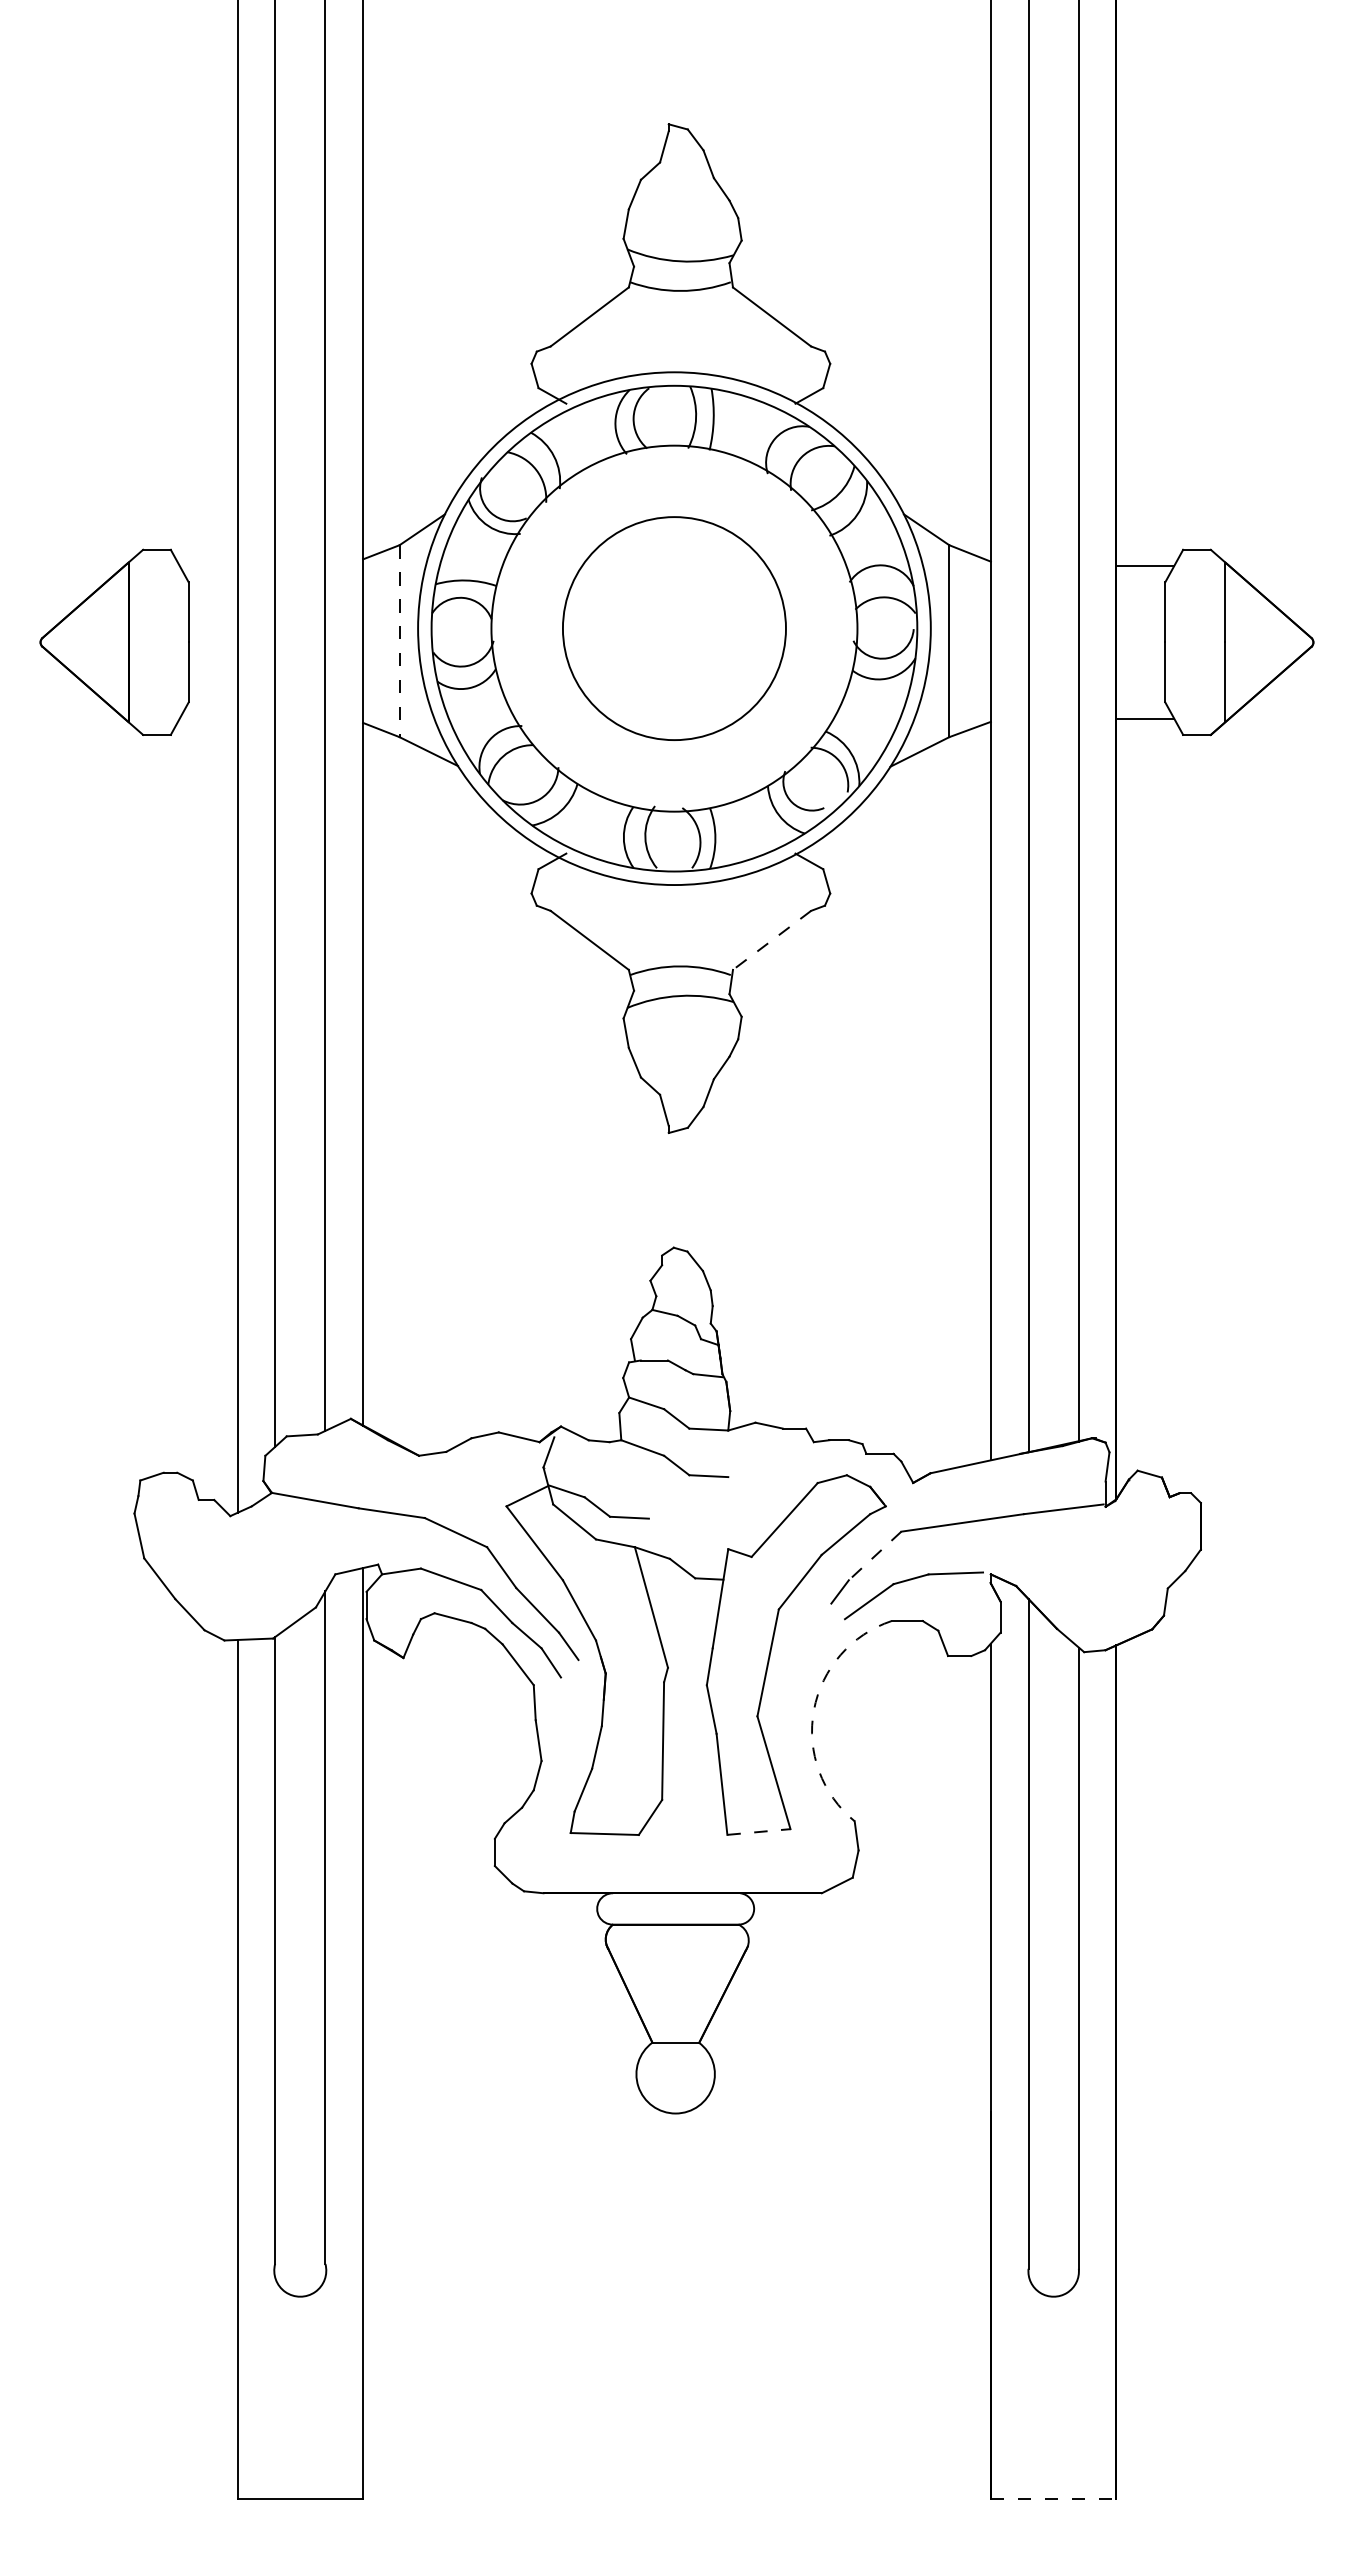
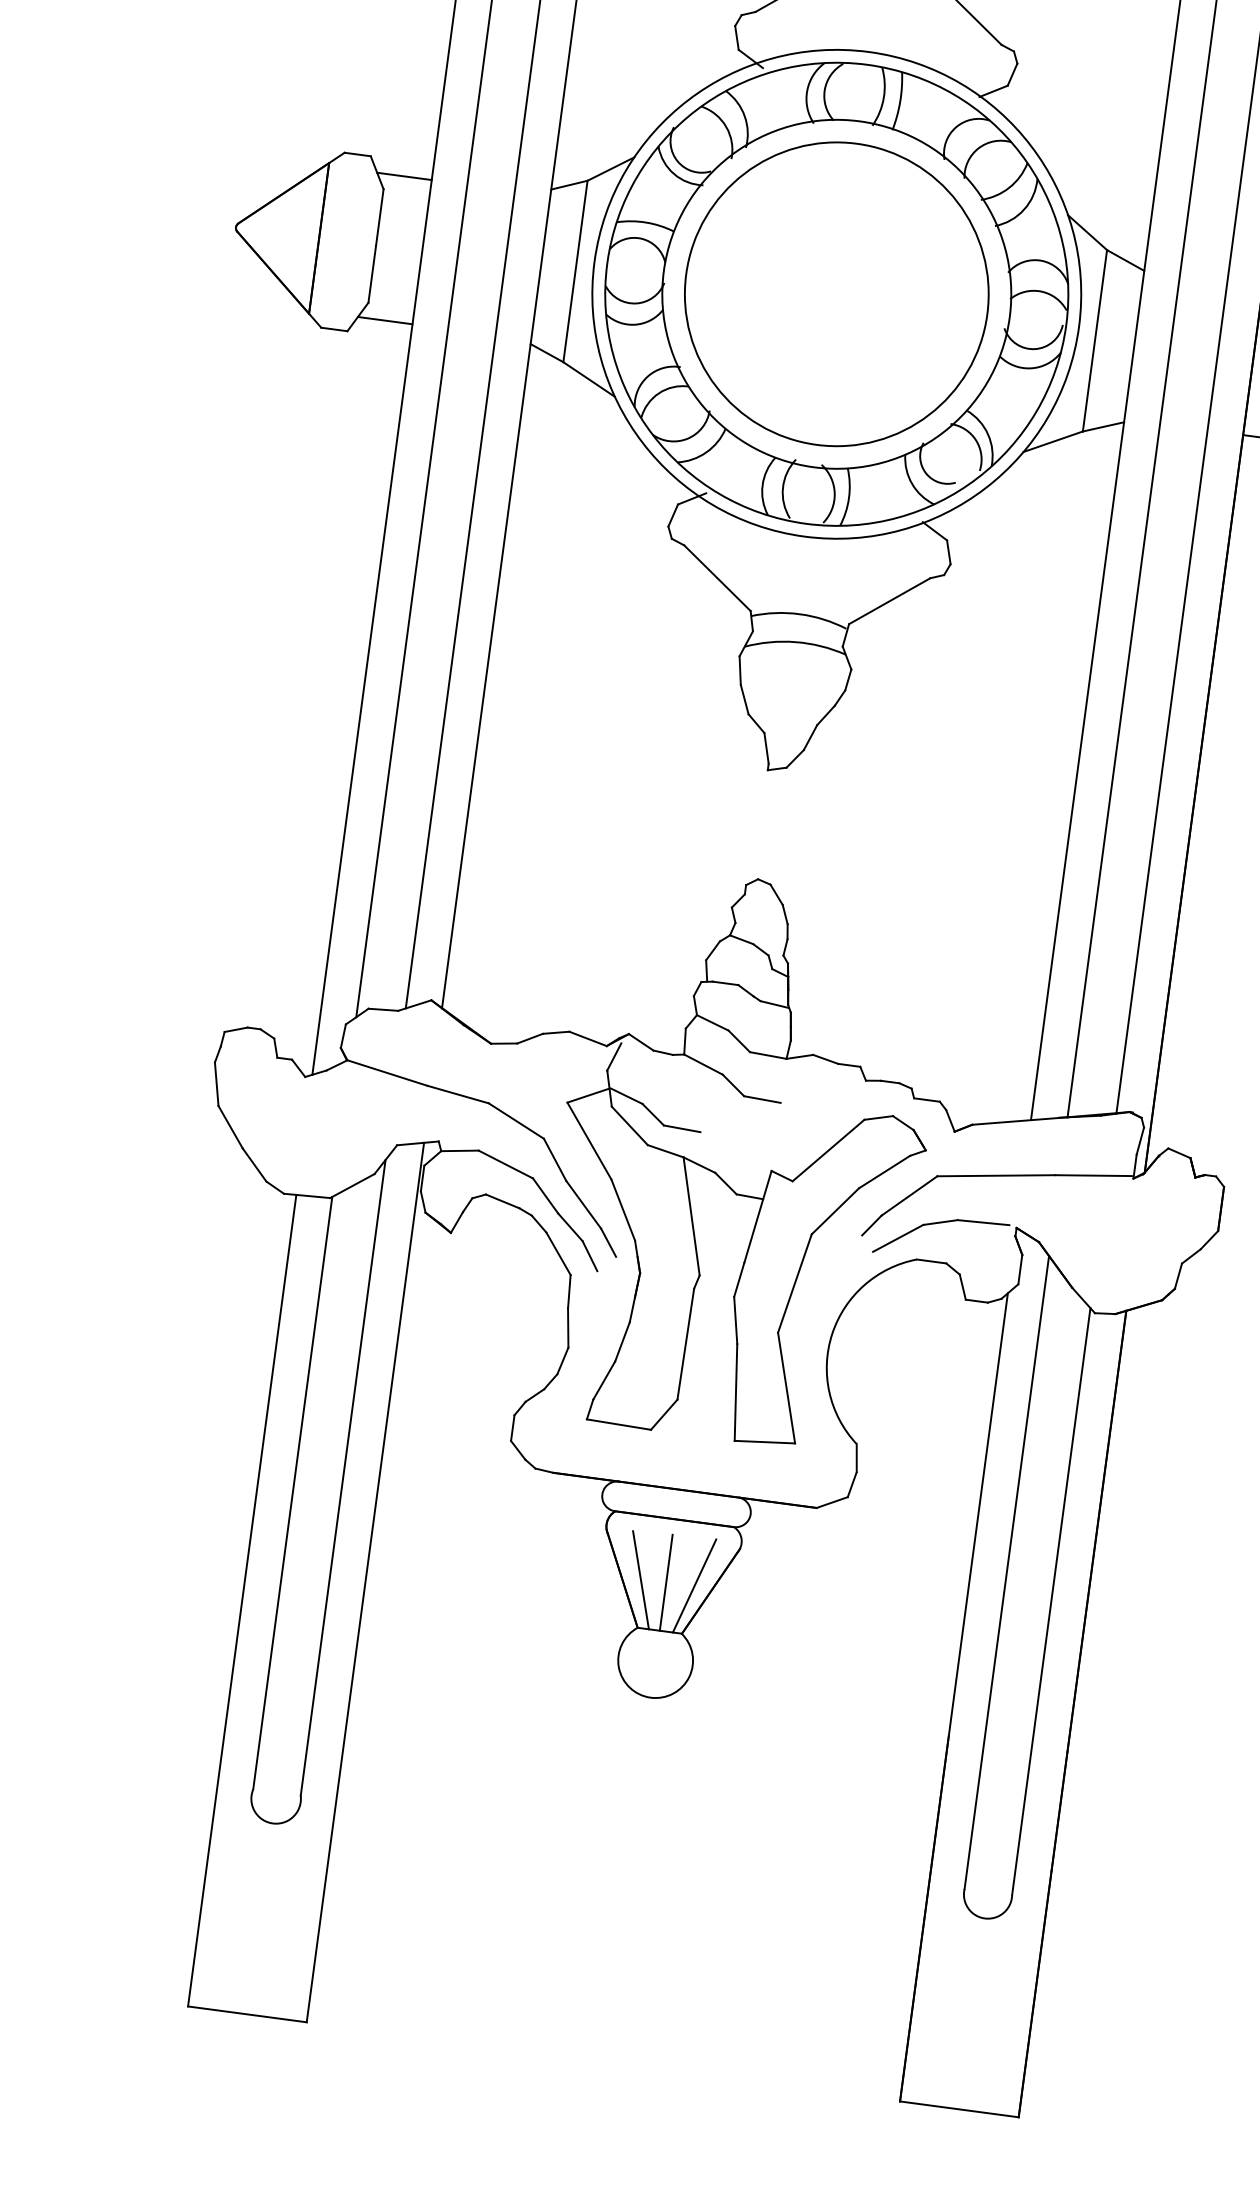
line: (208, 566) -> (404, 176), added
circle: (674, 628) -> (836, 294), size x1.43
line: (399, 641) -> (575, 271), dashed -> solid
line: (208, 718) -> (385, 320), added
line: (772, 940) -> (890, 601), dashed -> solid
line: (875, 1555) -> (909, 1195), dashed -> solid
arc: (813, 1710) -> (831, 1334), dashed -> solid
line: (758, 1832) -> (764, 1442), dashed -> solid
line: (705, 1990) -> (694, 1585), added
line: (675, 1991) -> (665, 1582), added
line: (649, 1992) -> (641, 1580), added
line: (1053, 2498) -> (959, 2109), dashed -> solid

